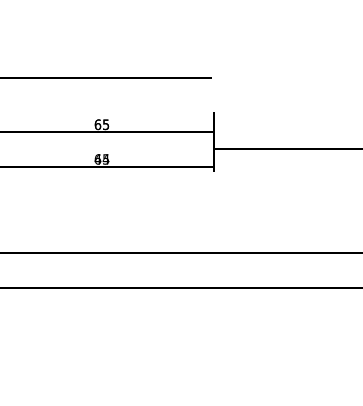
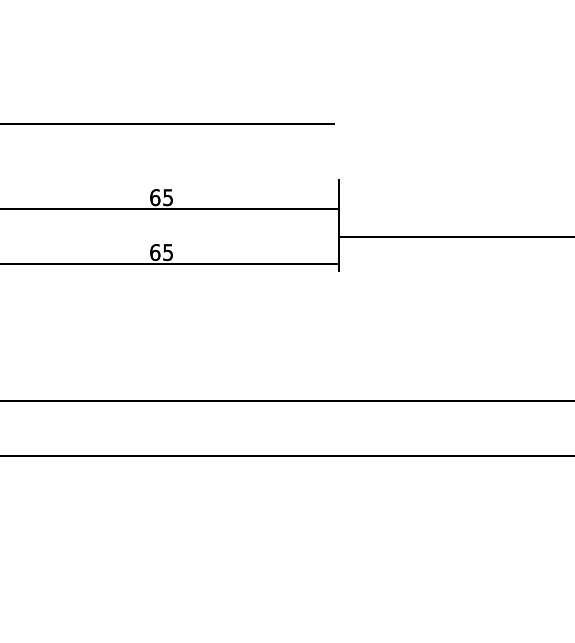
text: (101, 159) -> (160, 252), 44 -> 65

